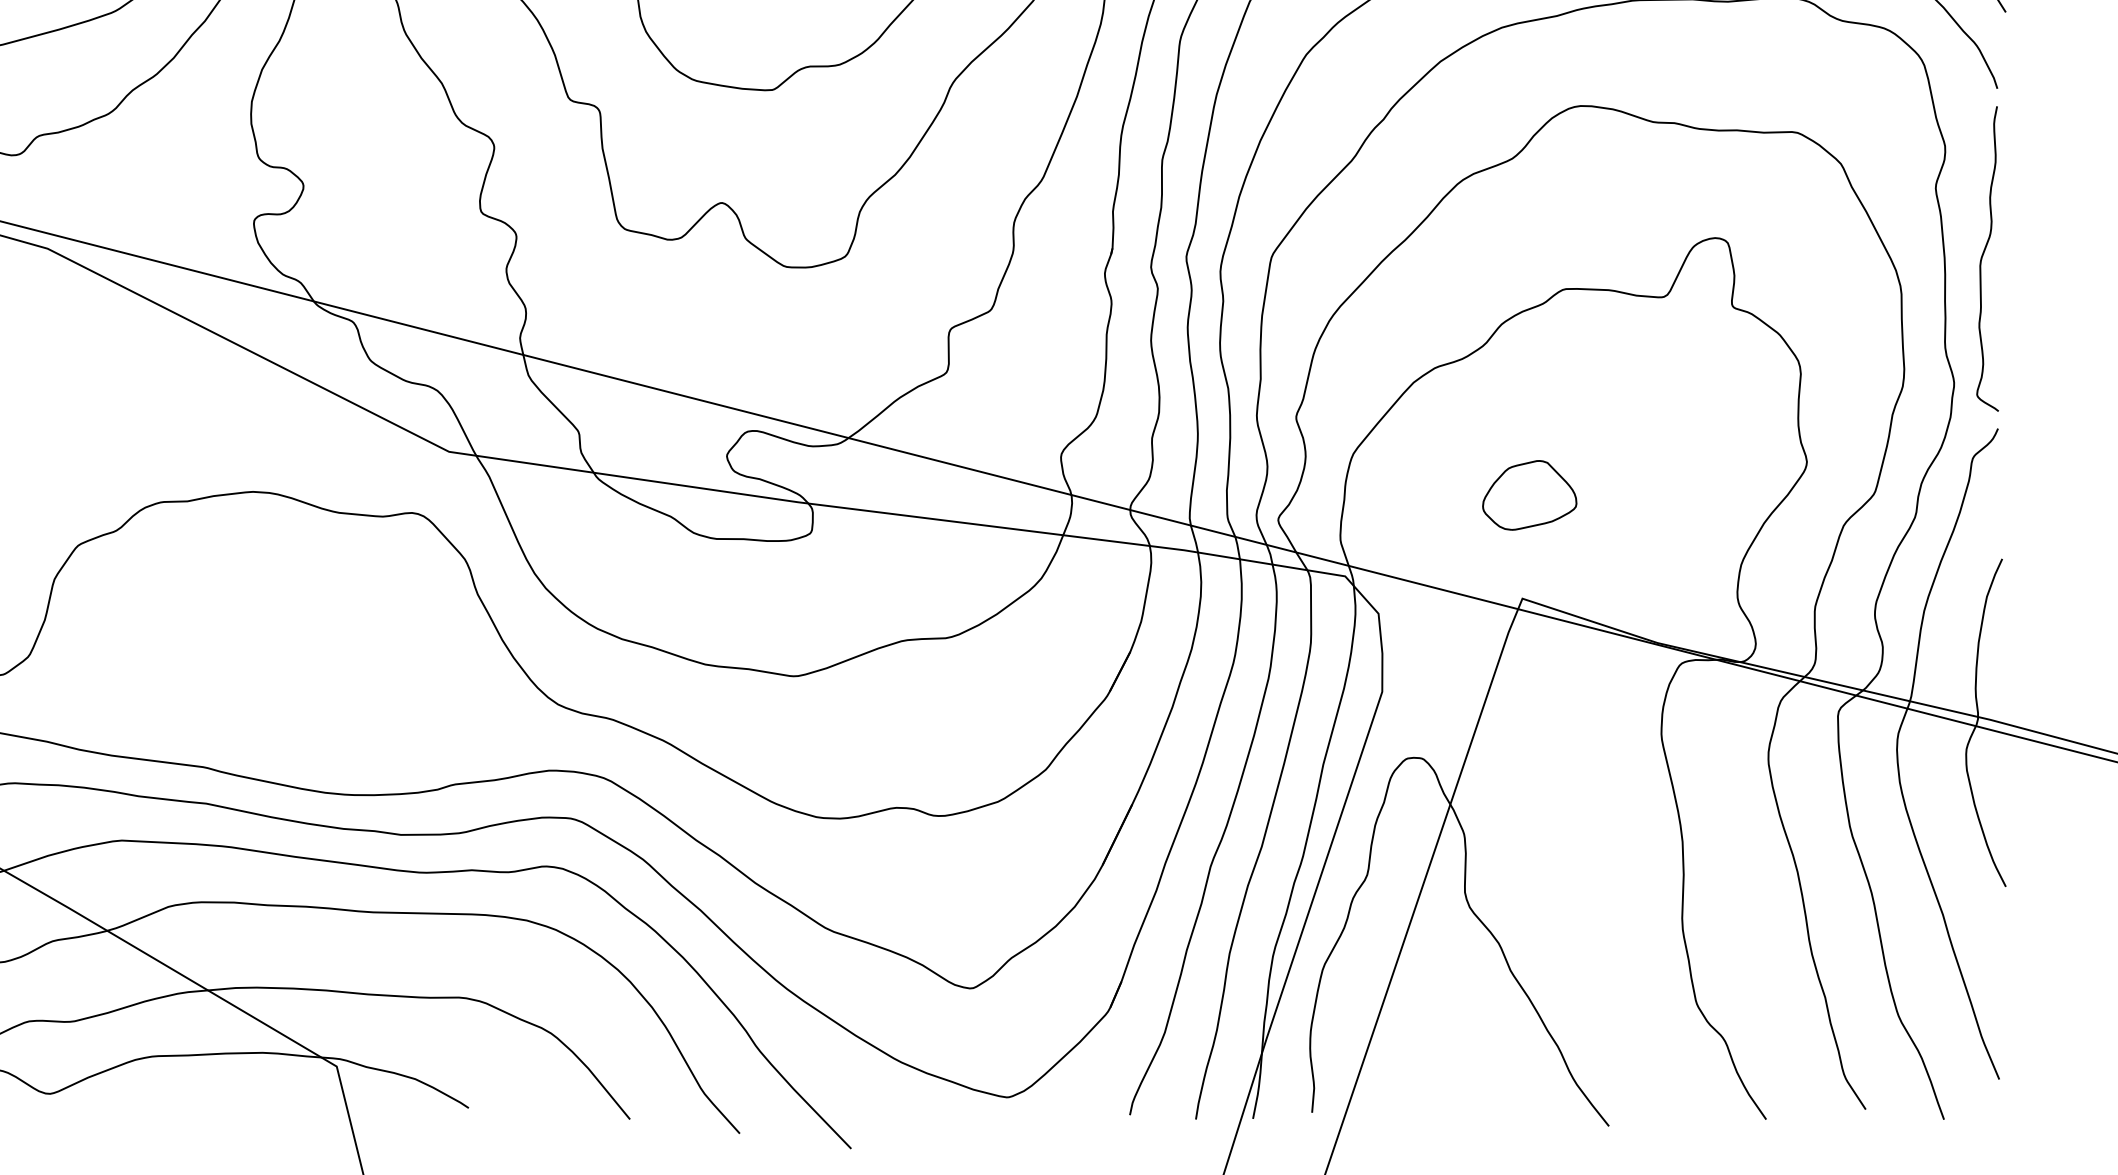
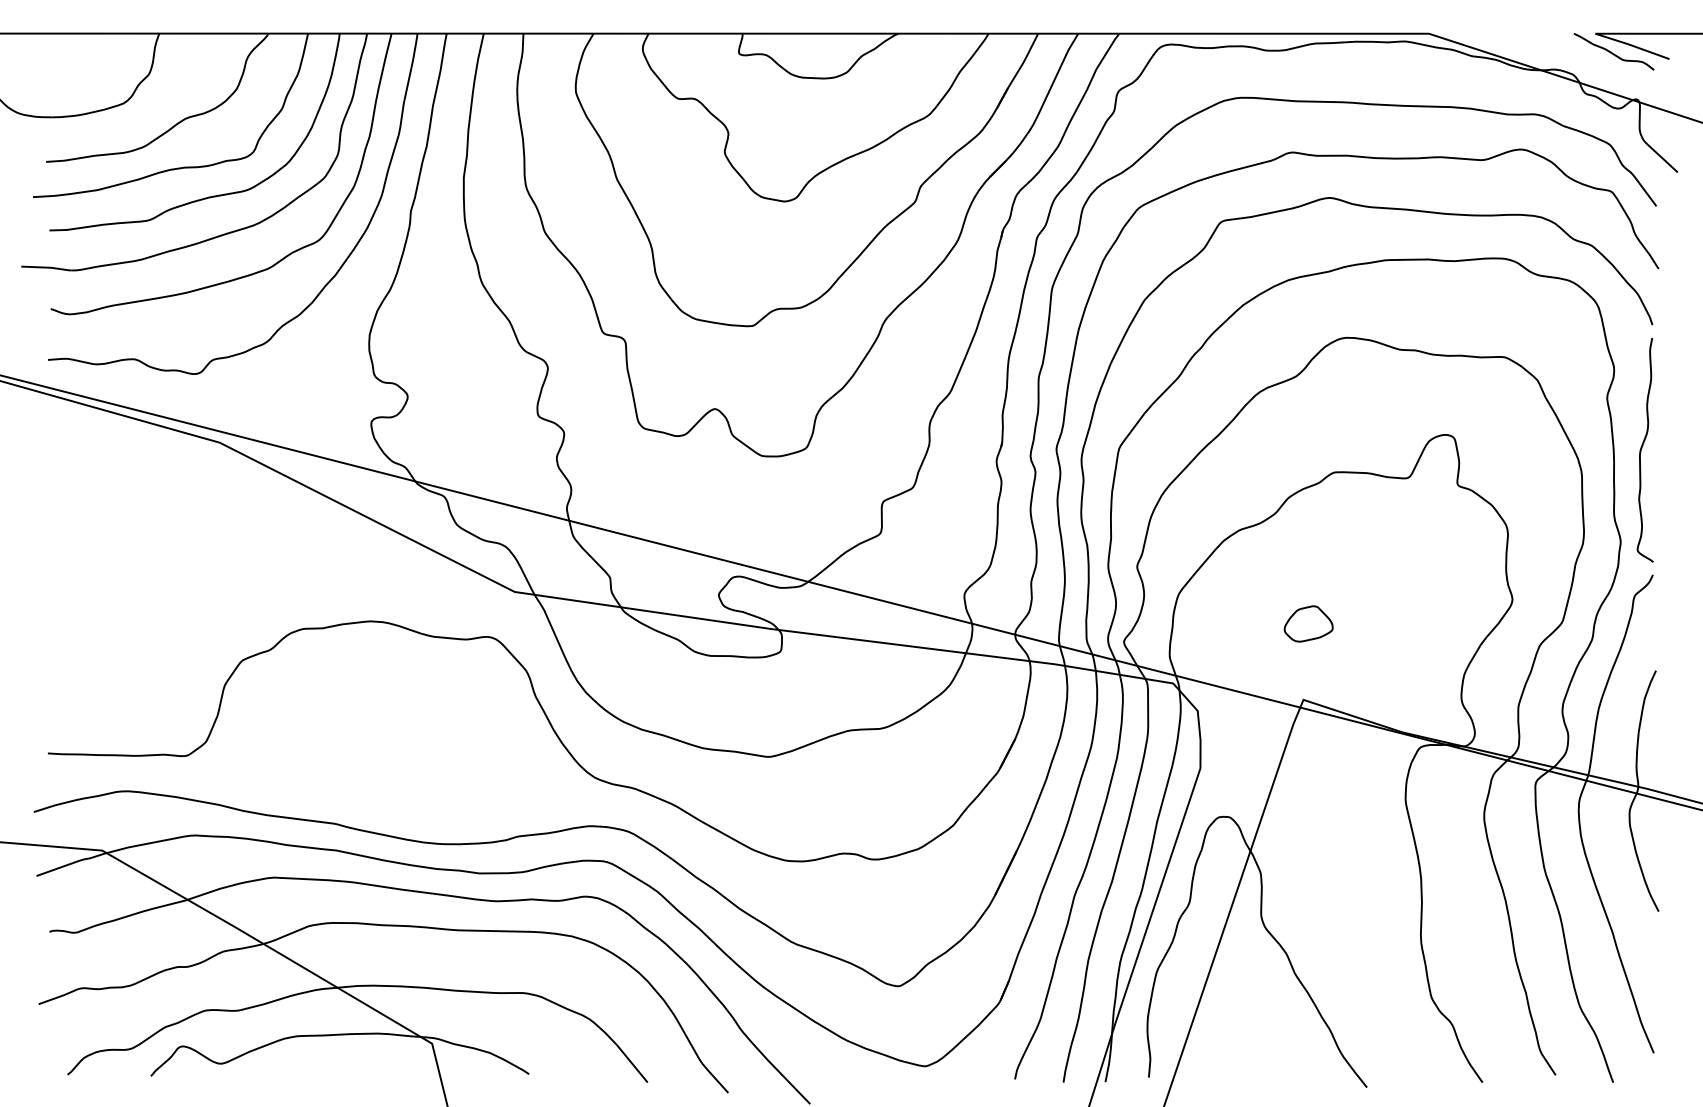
part: (1529, 494) -> (1308, 623), size x0.7

